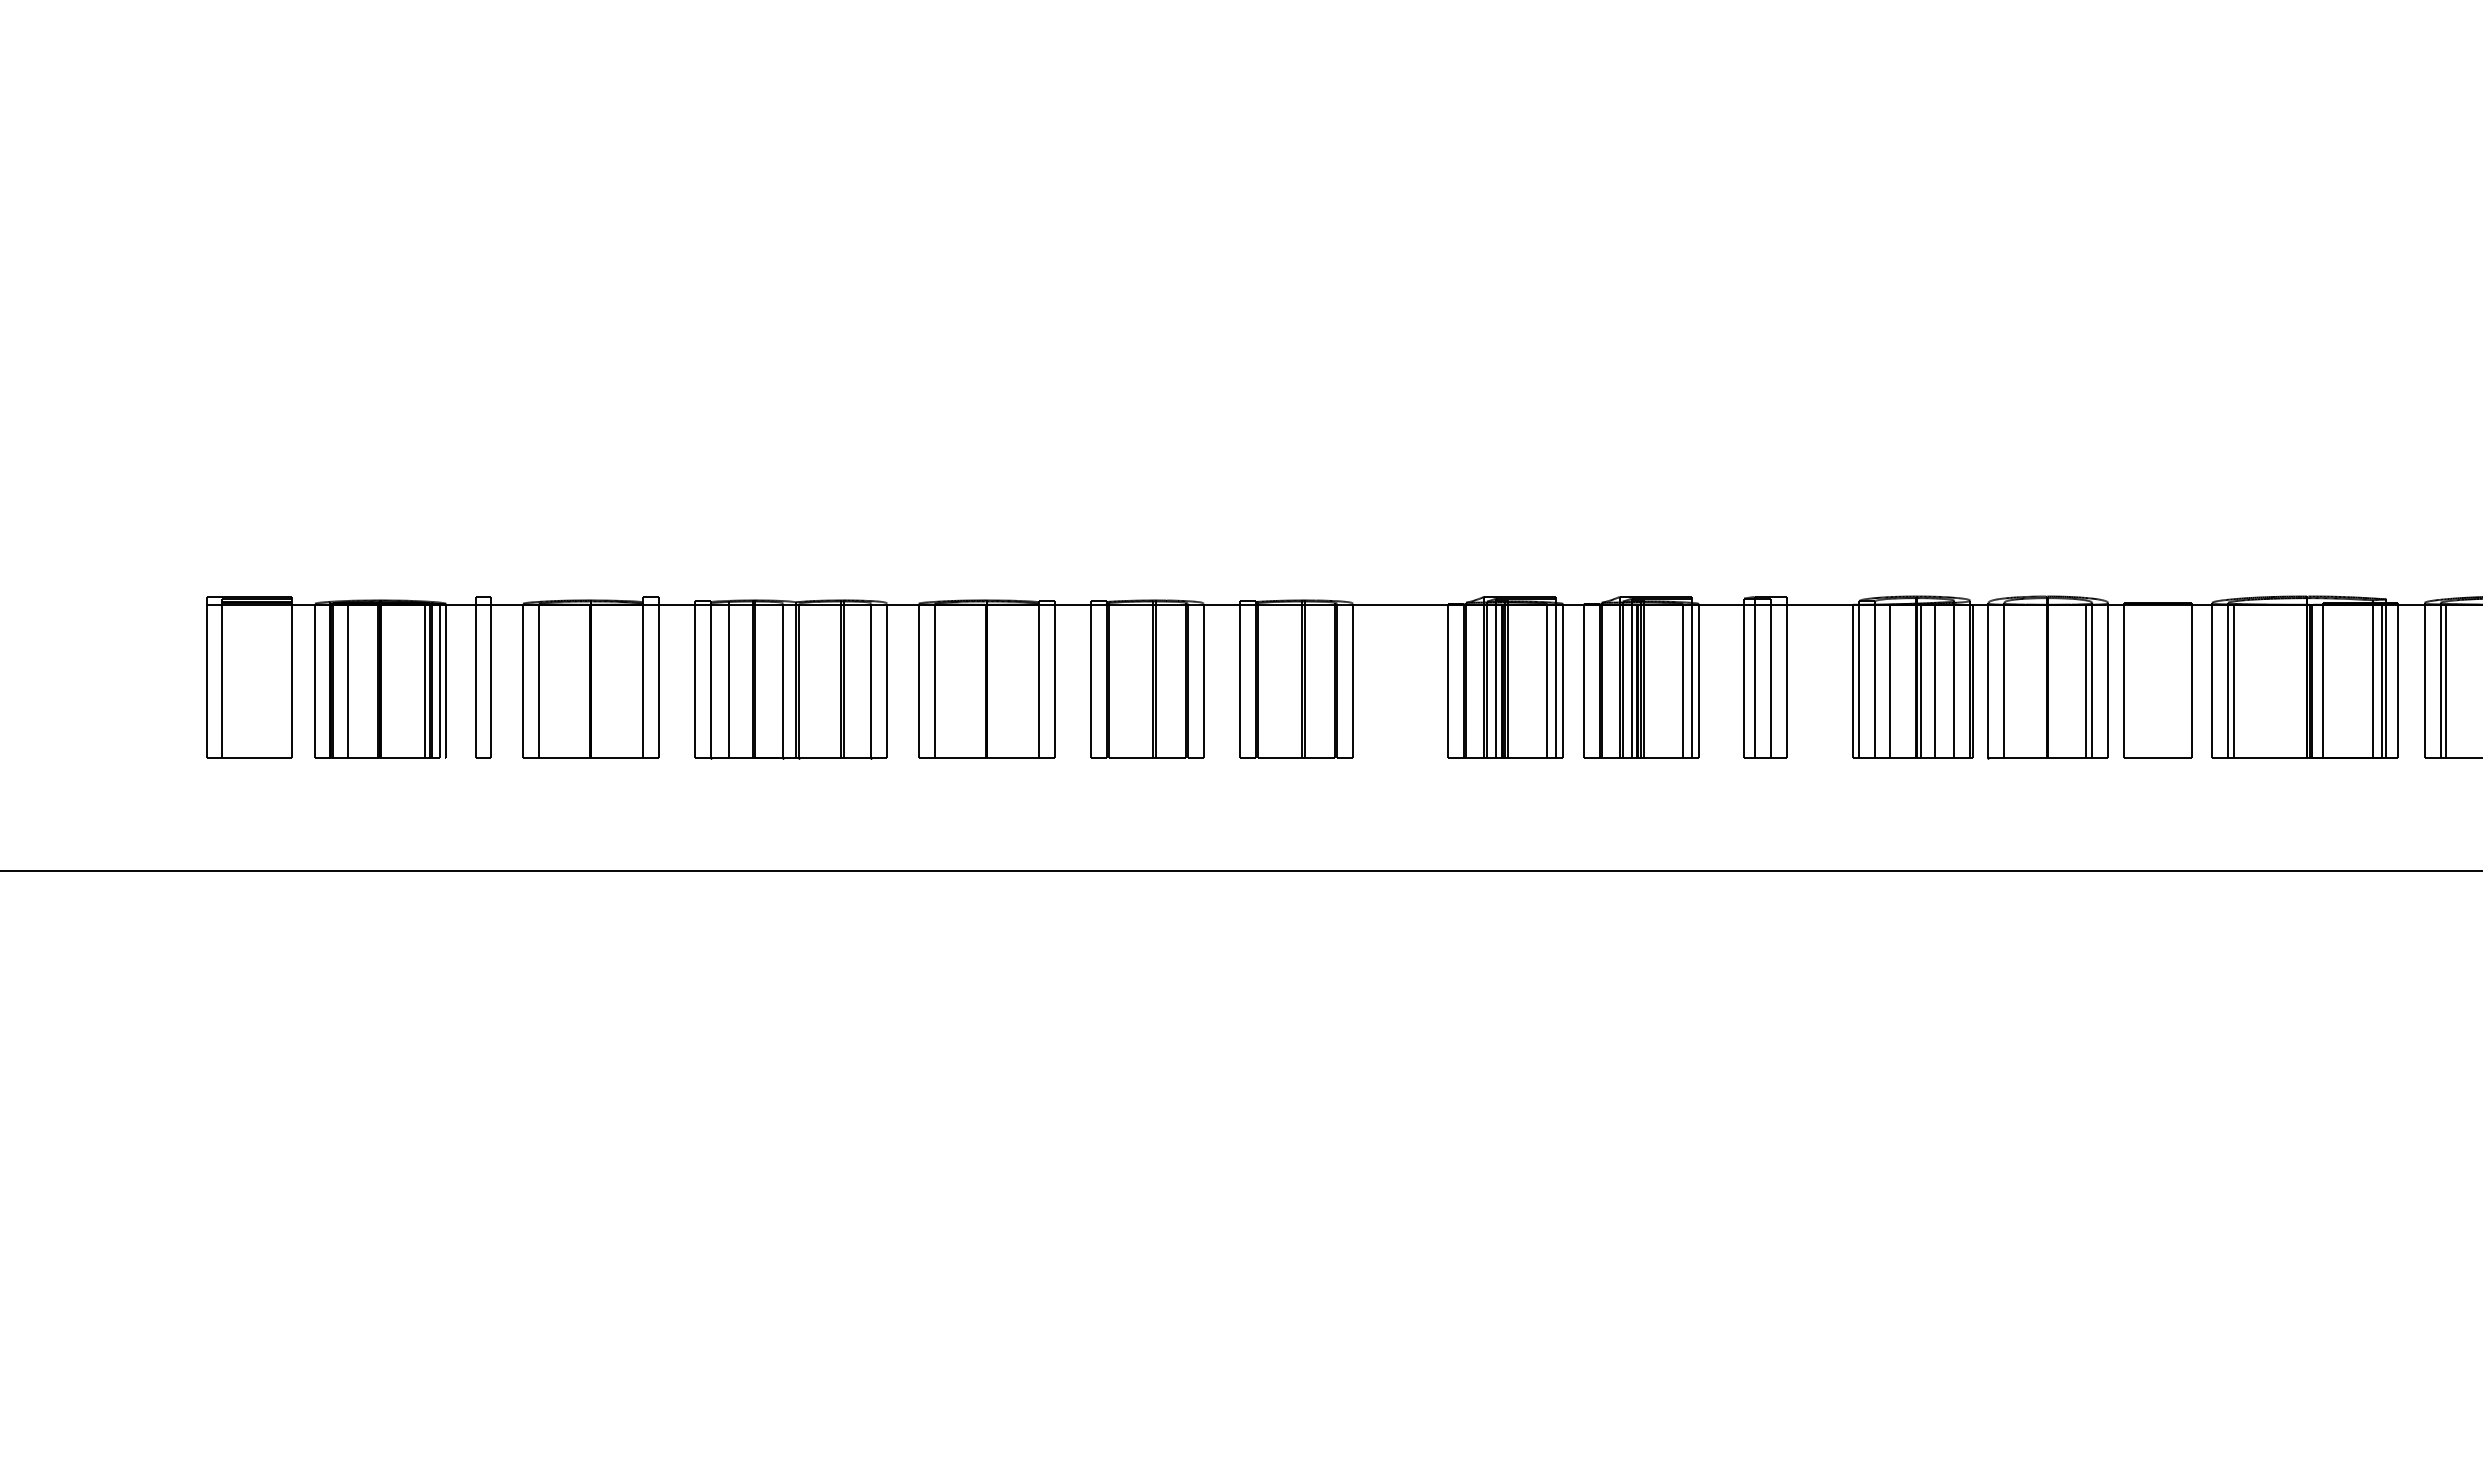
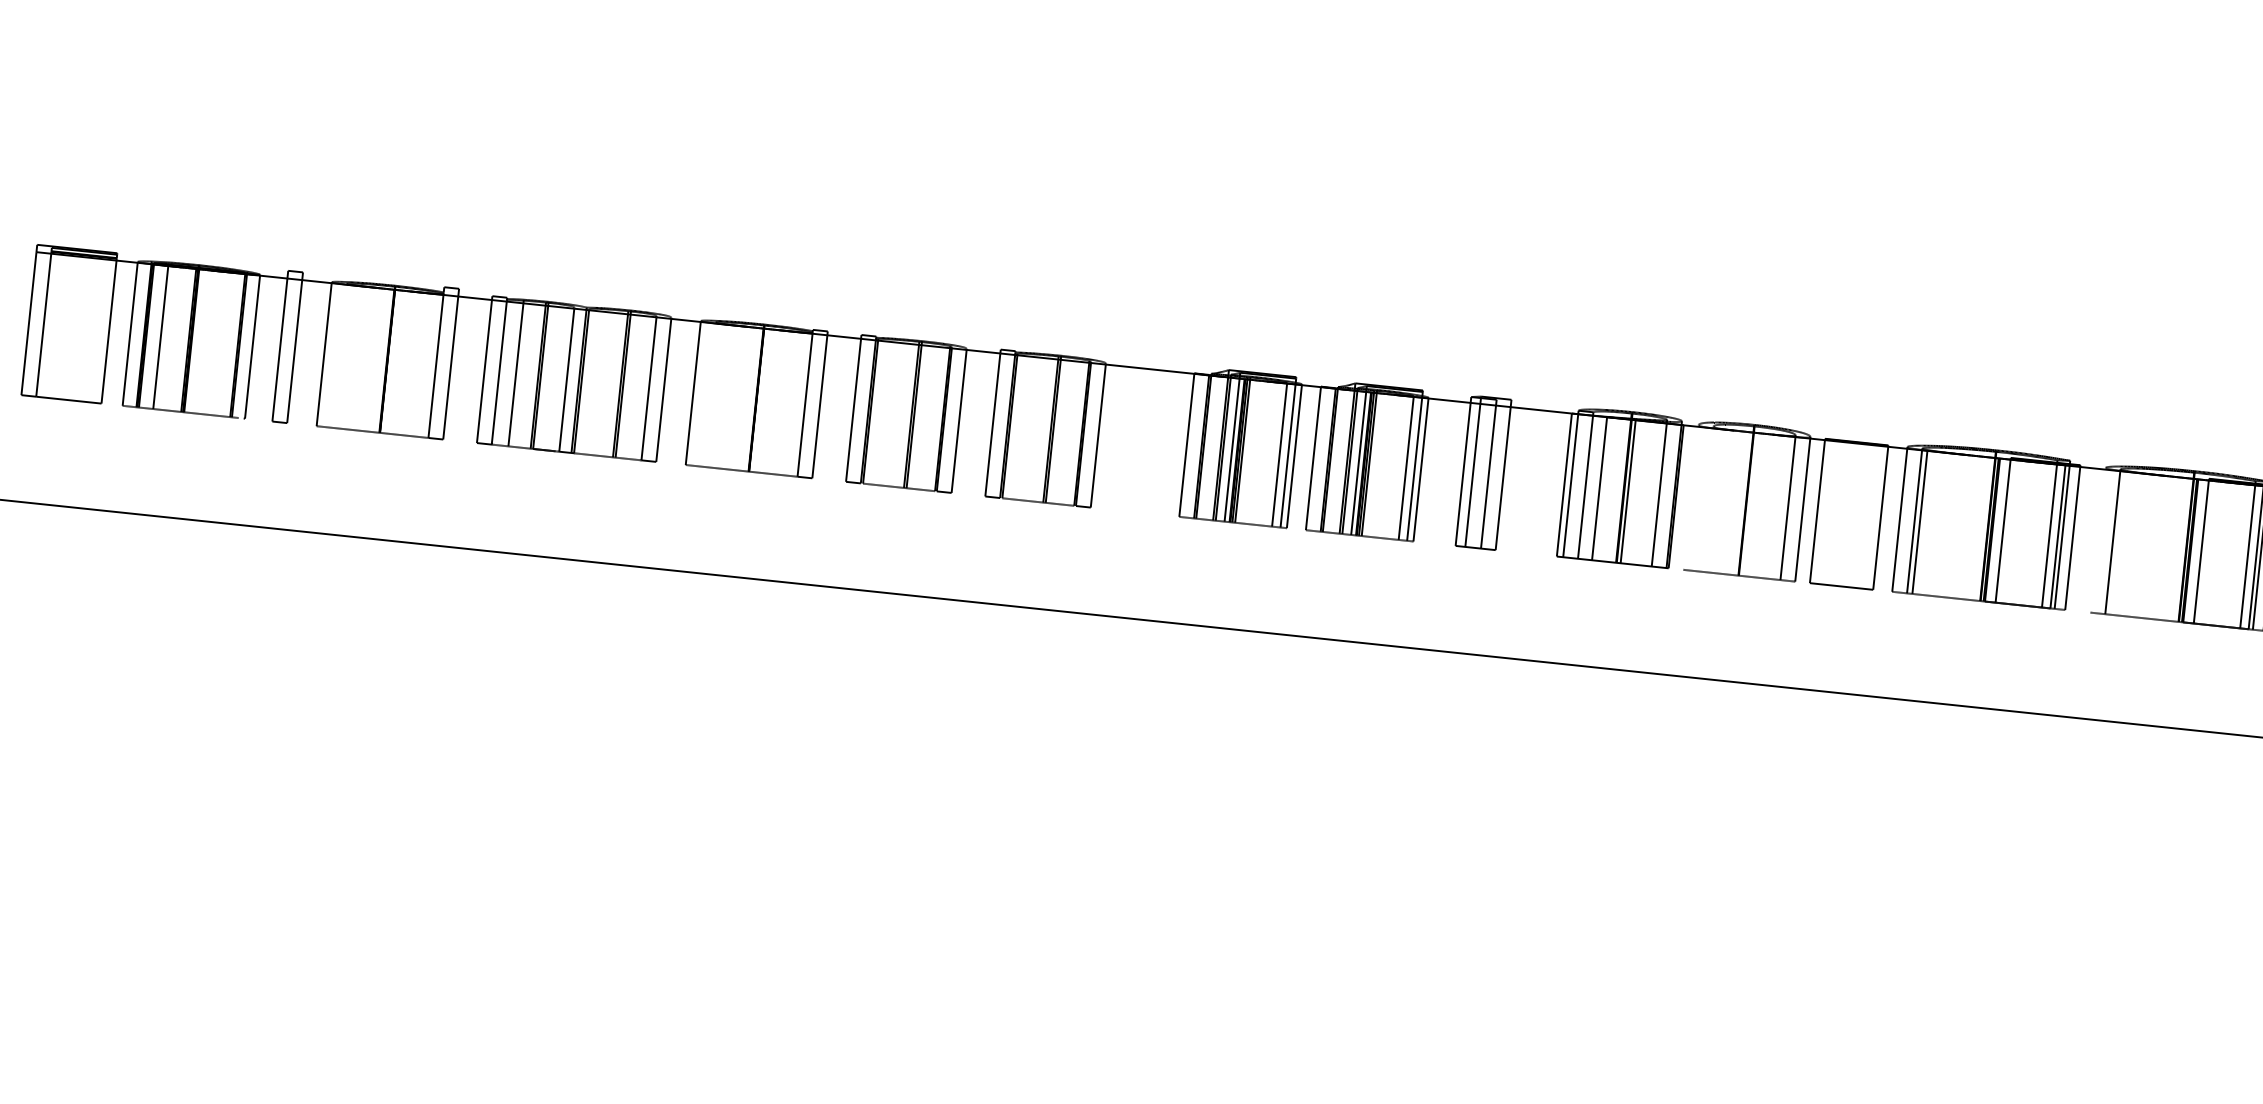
line: (538, 680) -> (338, 355), removed
line: (934, 680) -> (708, 394), removed
line: (1934, 680) -> (1640, 492), removed
line: (1988, 680) -> (1691, 497), removed
line: (2004, 680) -> (1706, 499), removed
line: (2424, 680) -> (2097, 540), removed
line: (425, 681) -> (233, 345), removed
line: (439, 681) -> (246, 346), removed
line: (2085, 681) -> (1781, 507), removed
line: (2446, 681) -> (2118, 543), removed

